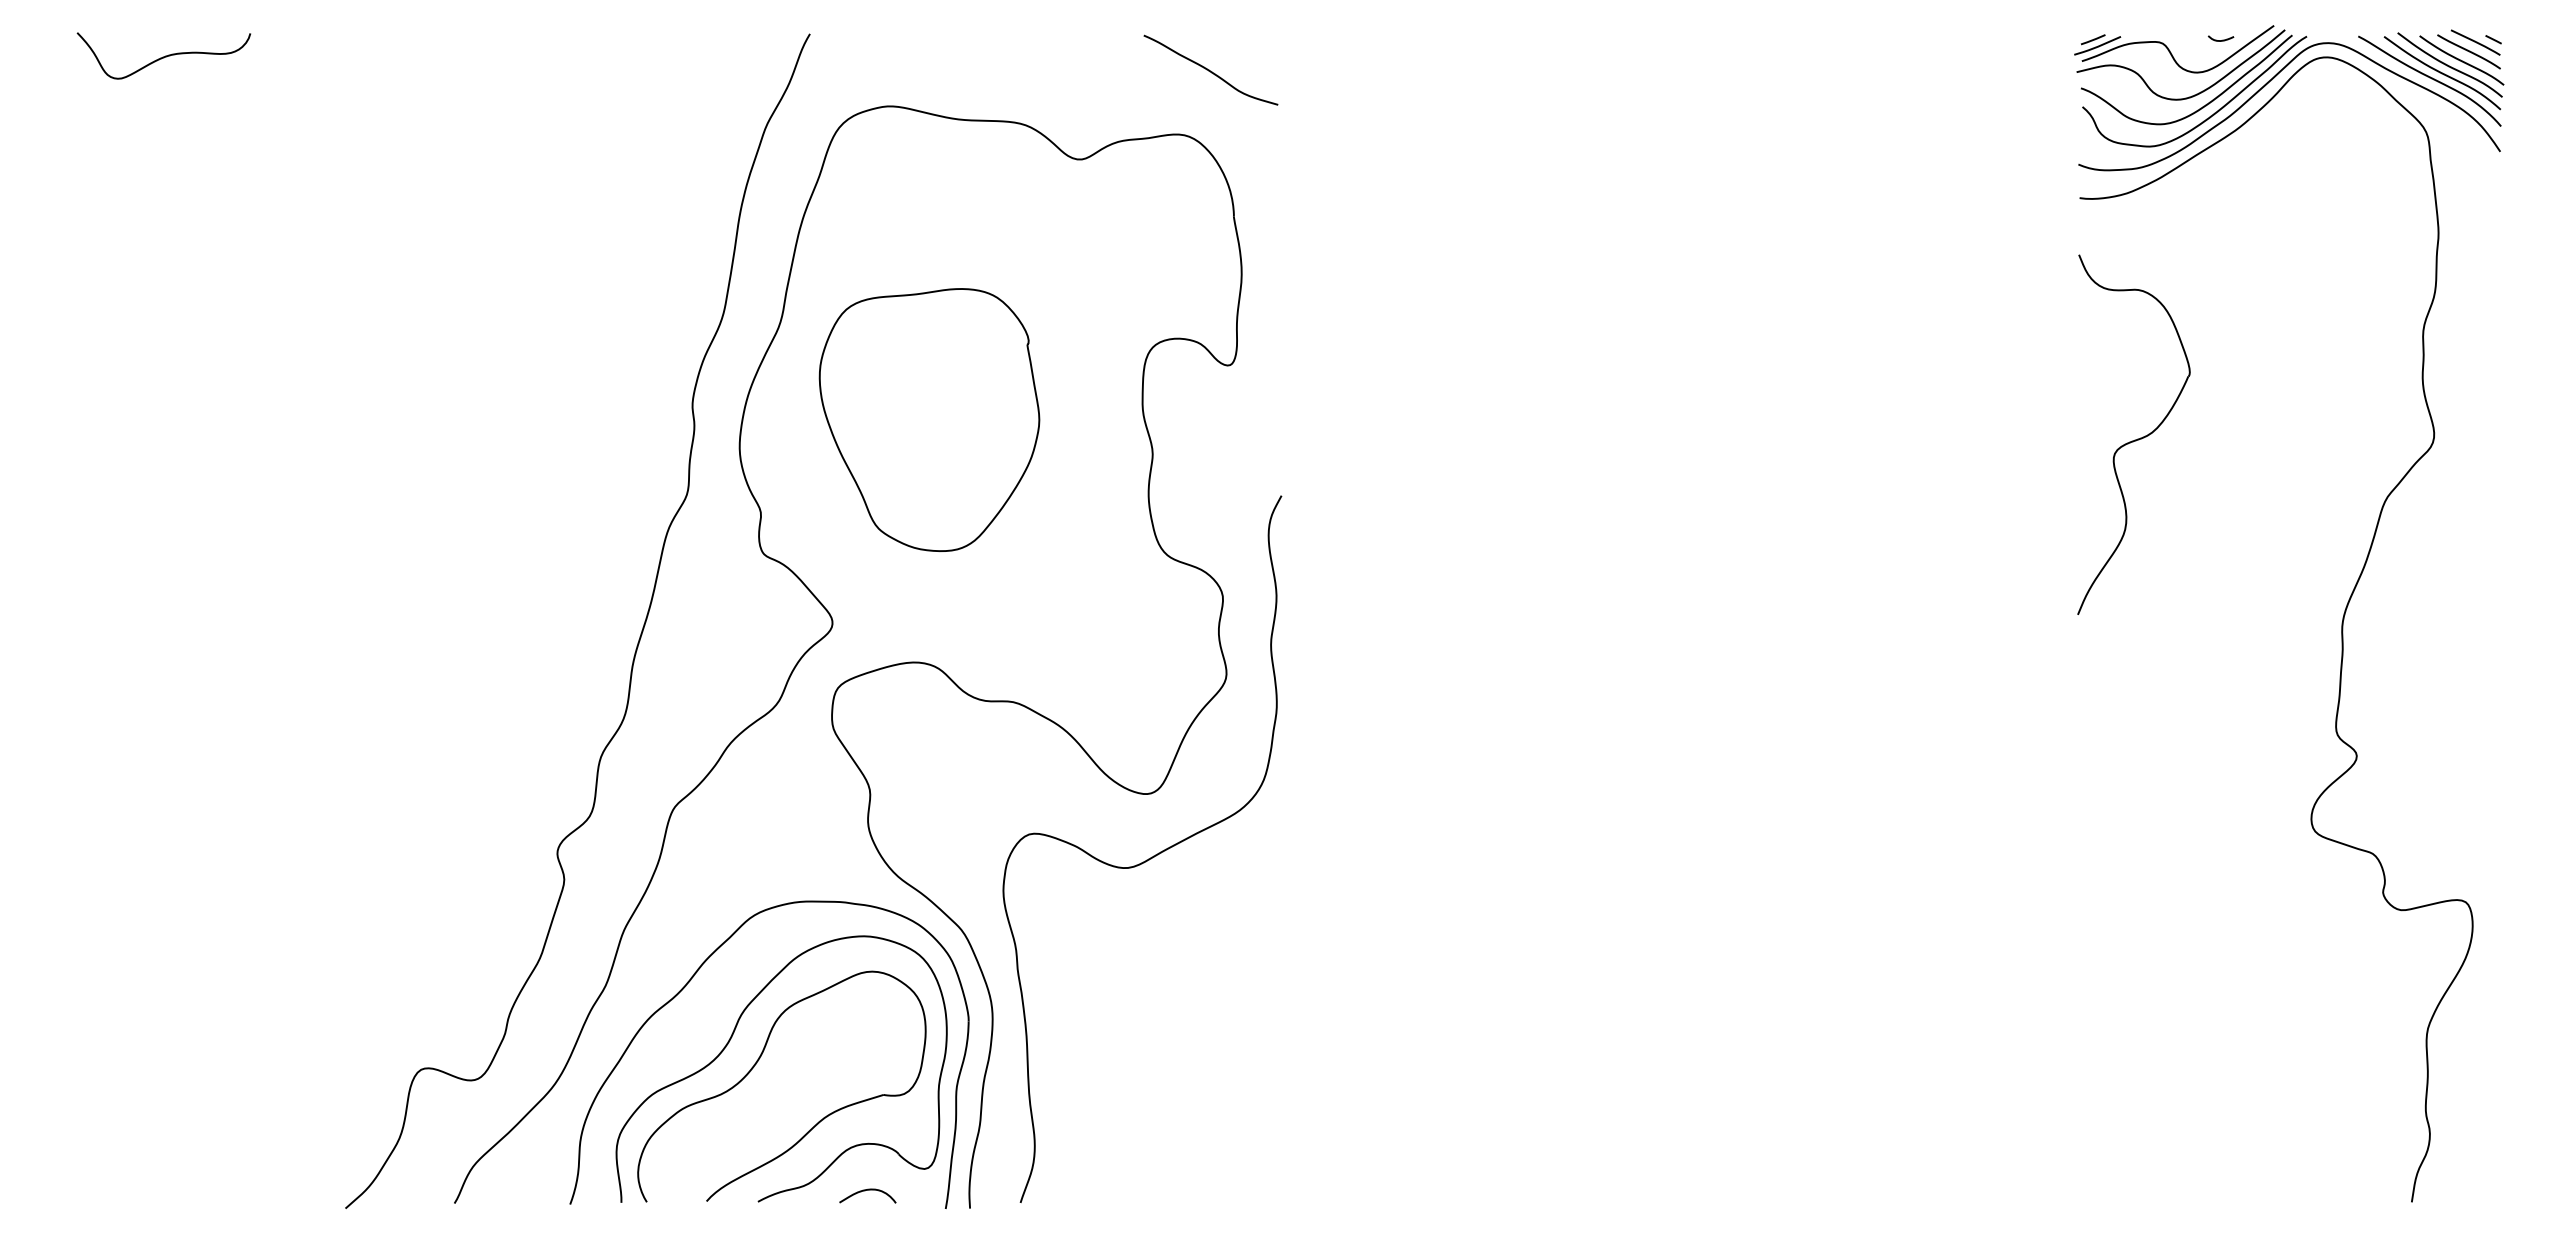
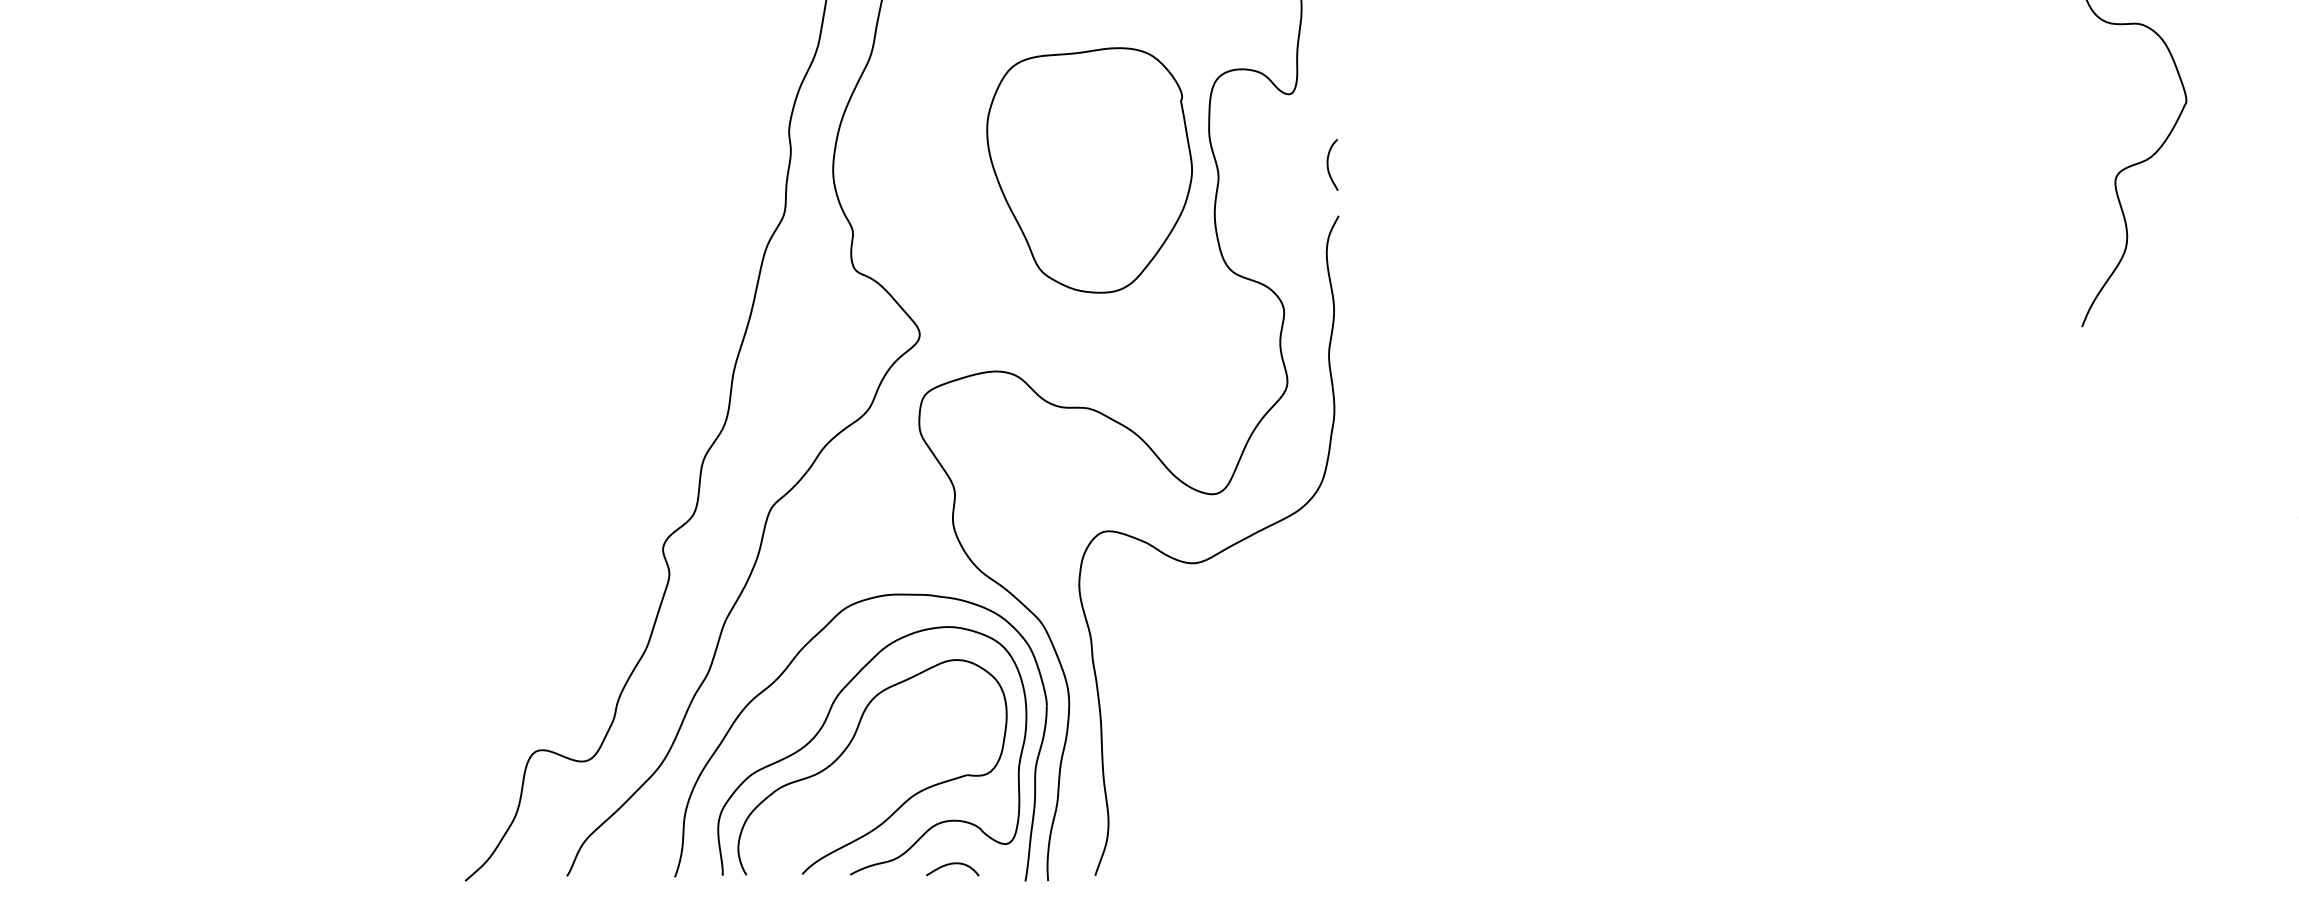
part: (929, 419) -> (1089, 169), moved
curve: (1270, 440) -> (1328, 164), added

